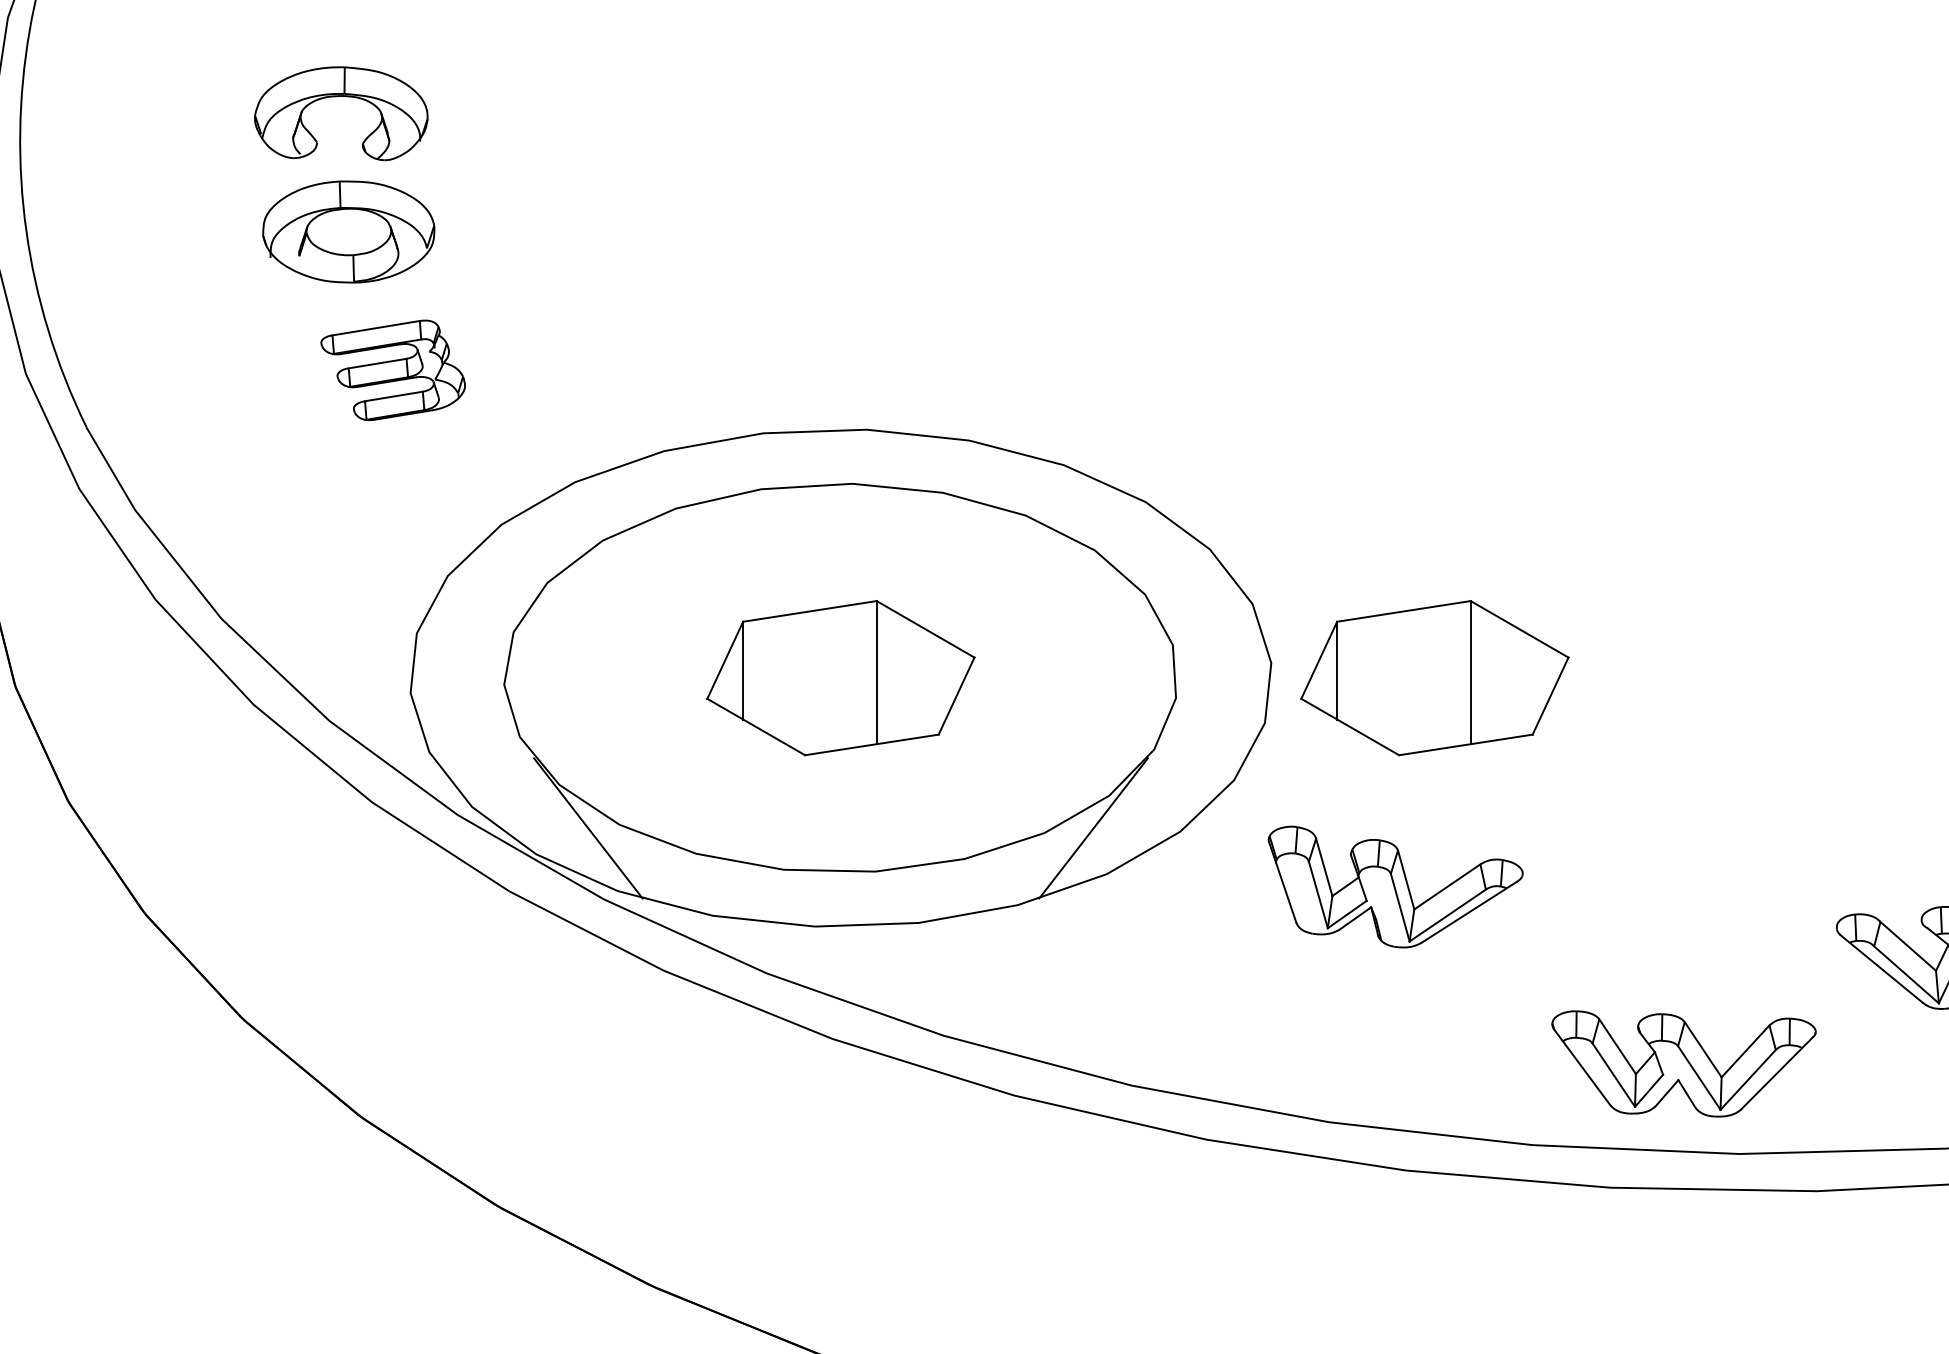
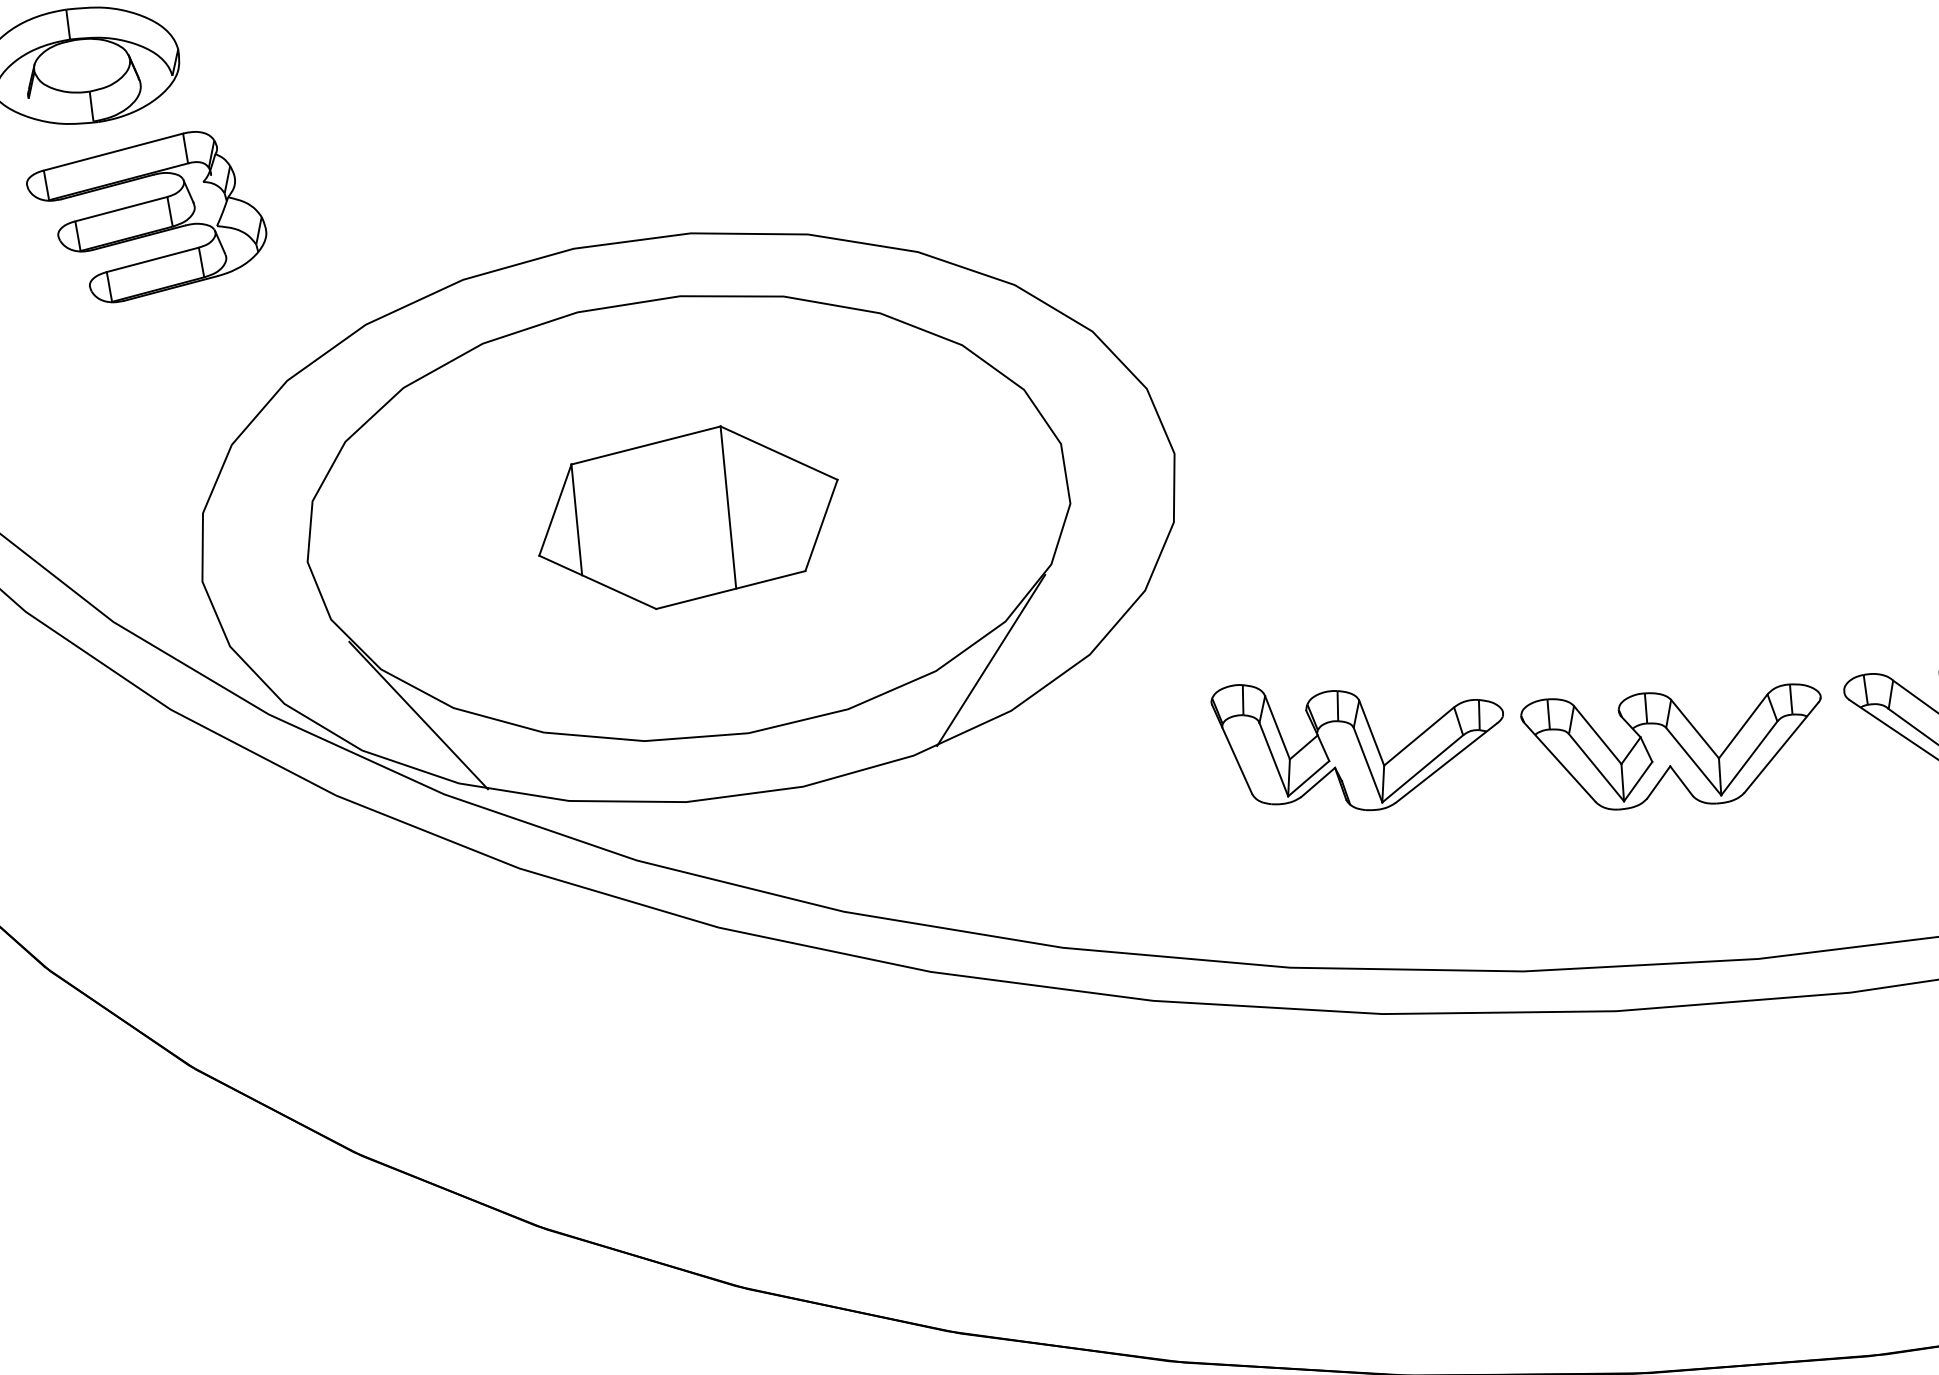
part: (392, 370) -> (146, 218), size x1.43
part: (1434, 678) -> (1361, 453), removed
part: (1395, 886) -> (1360, 741), moved
part: (1683, 1063) -> (1674, 746), moved

